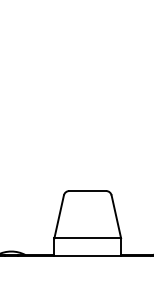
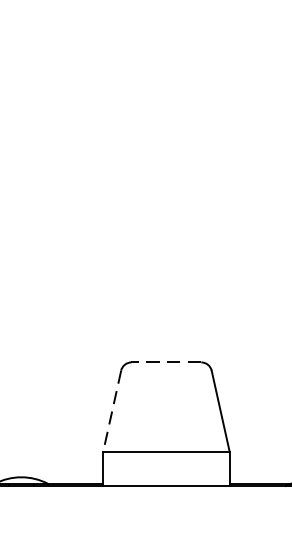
line: (87, 191) -> (165, 363), solid -> dashed
line: (59, 216) -> (112, 410), solid -> dashed

